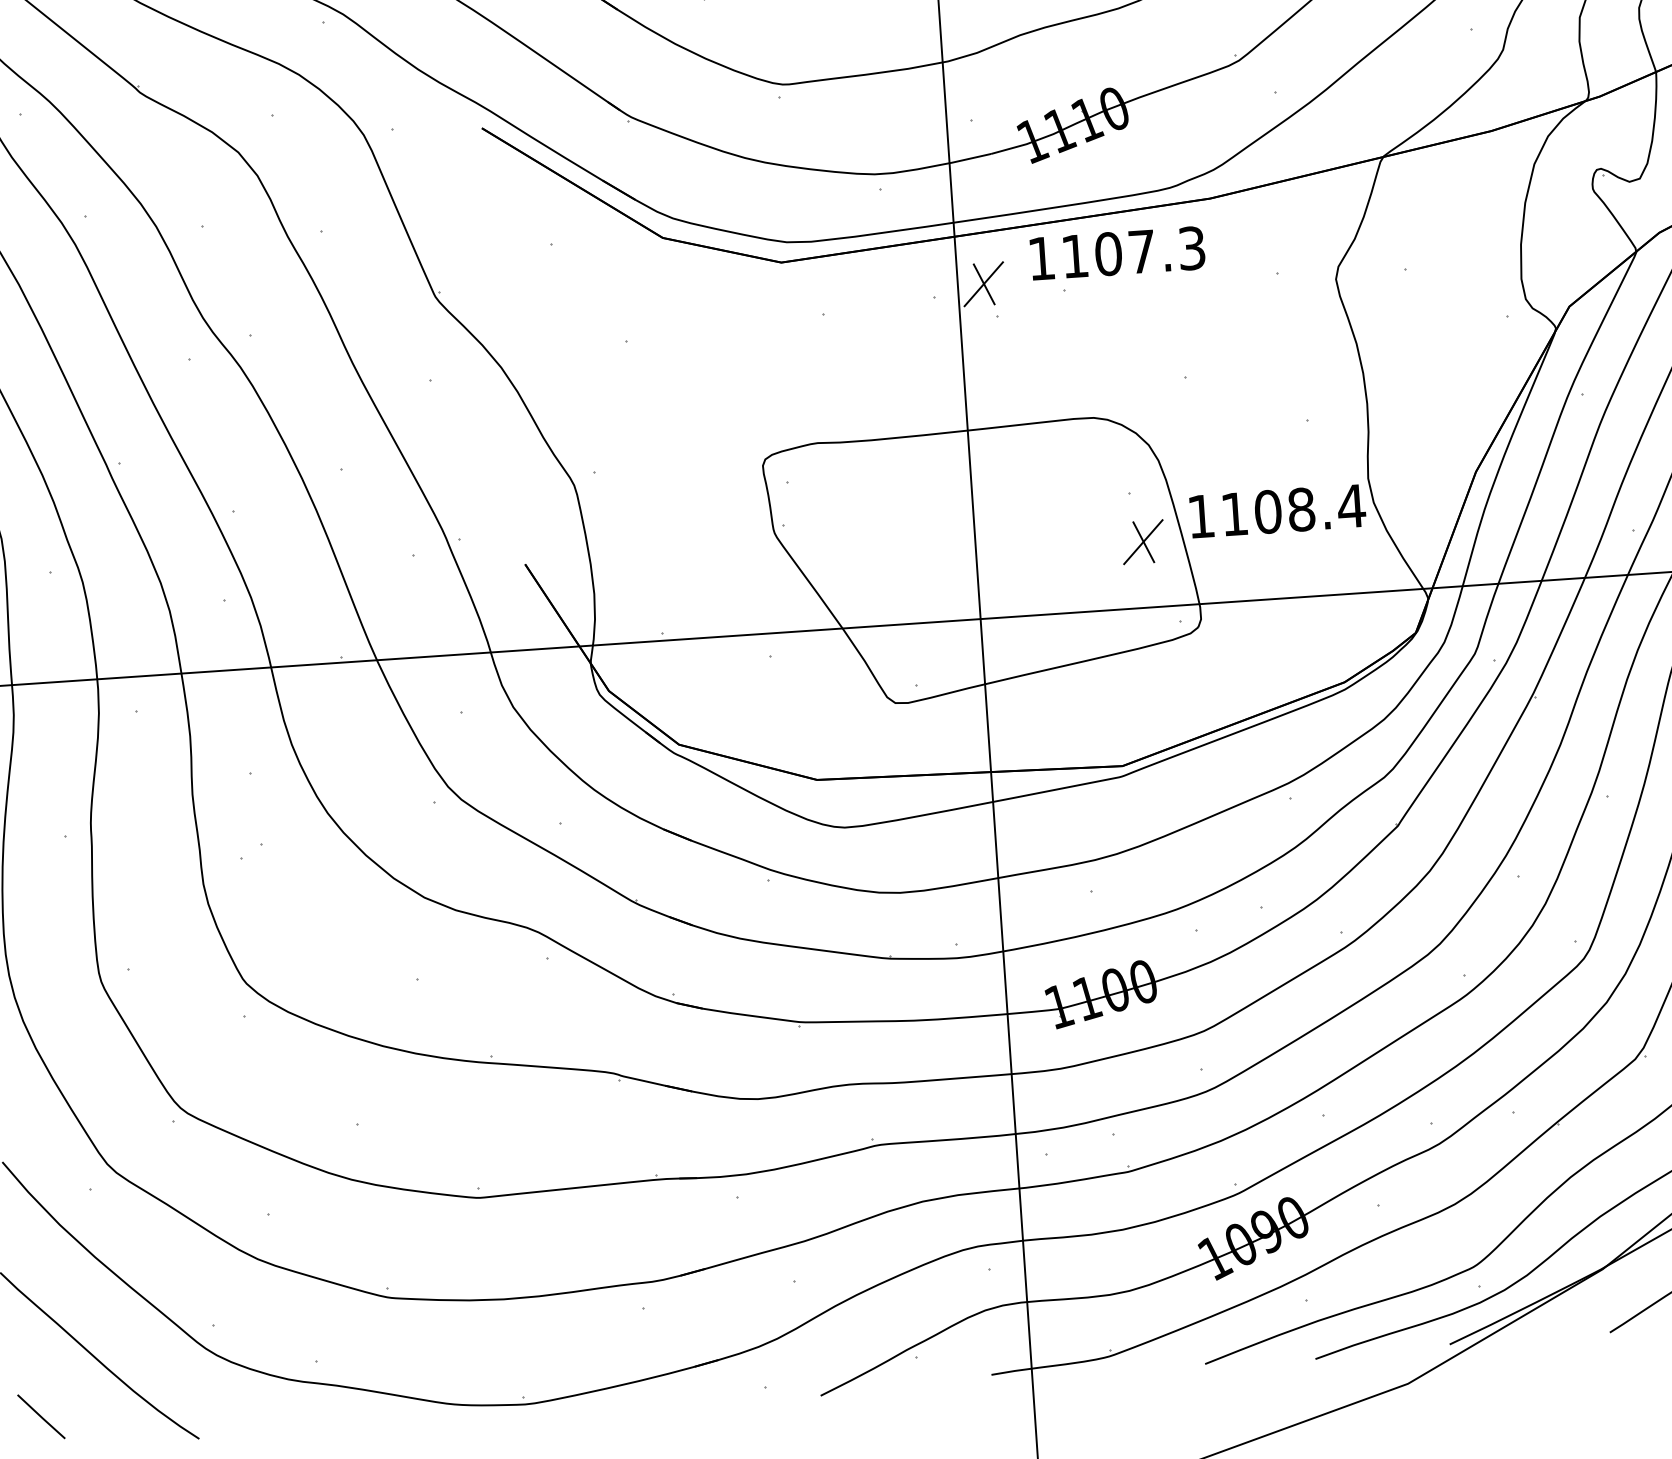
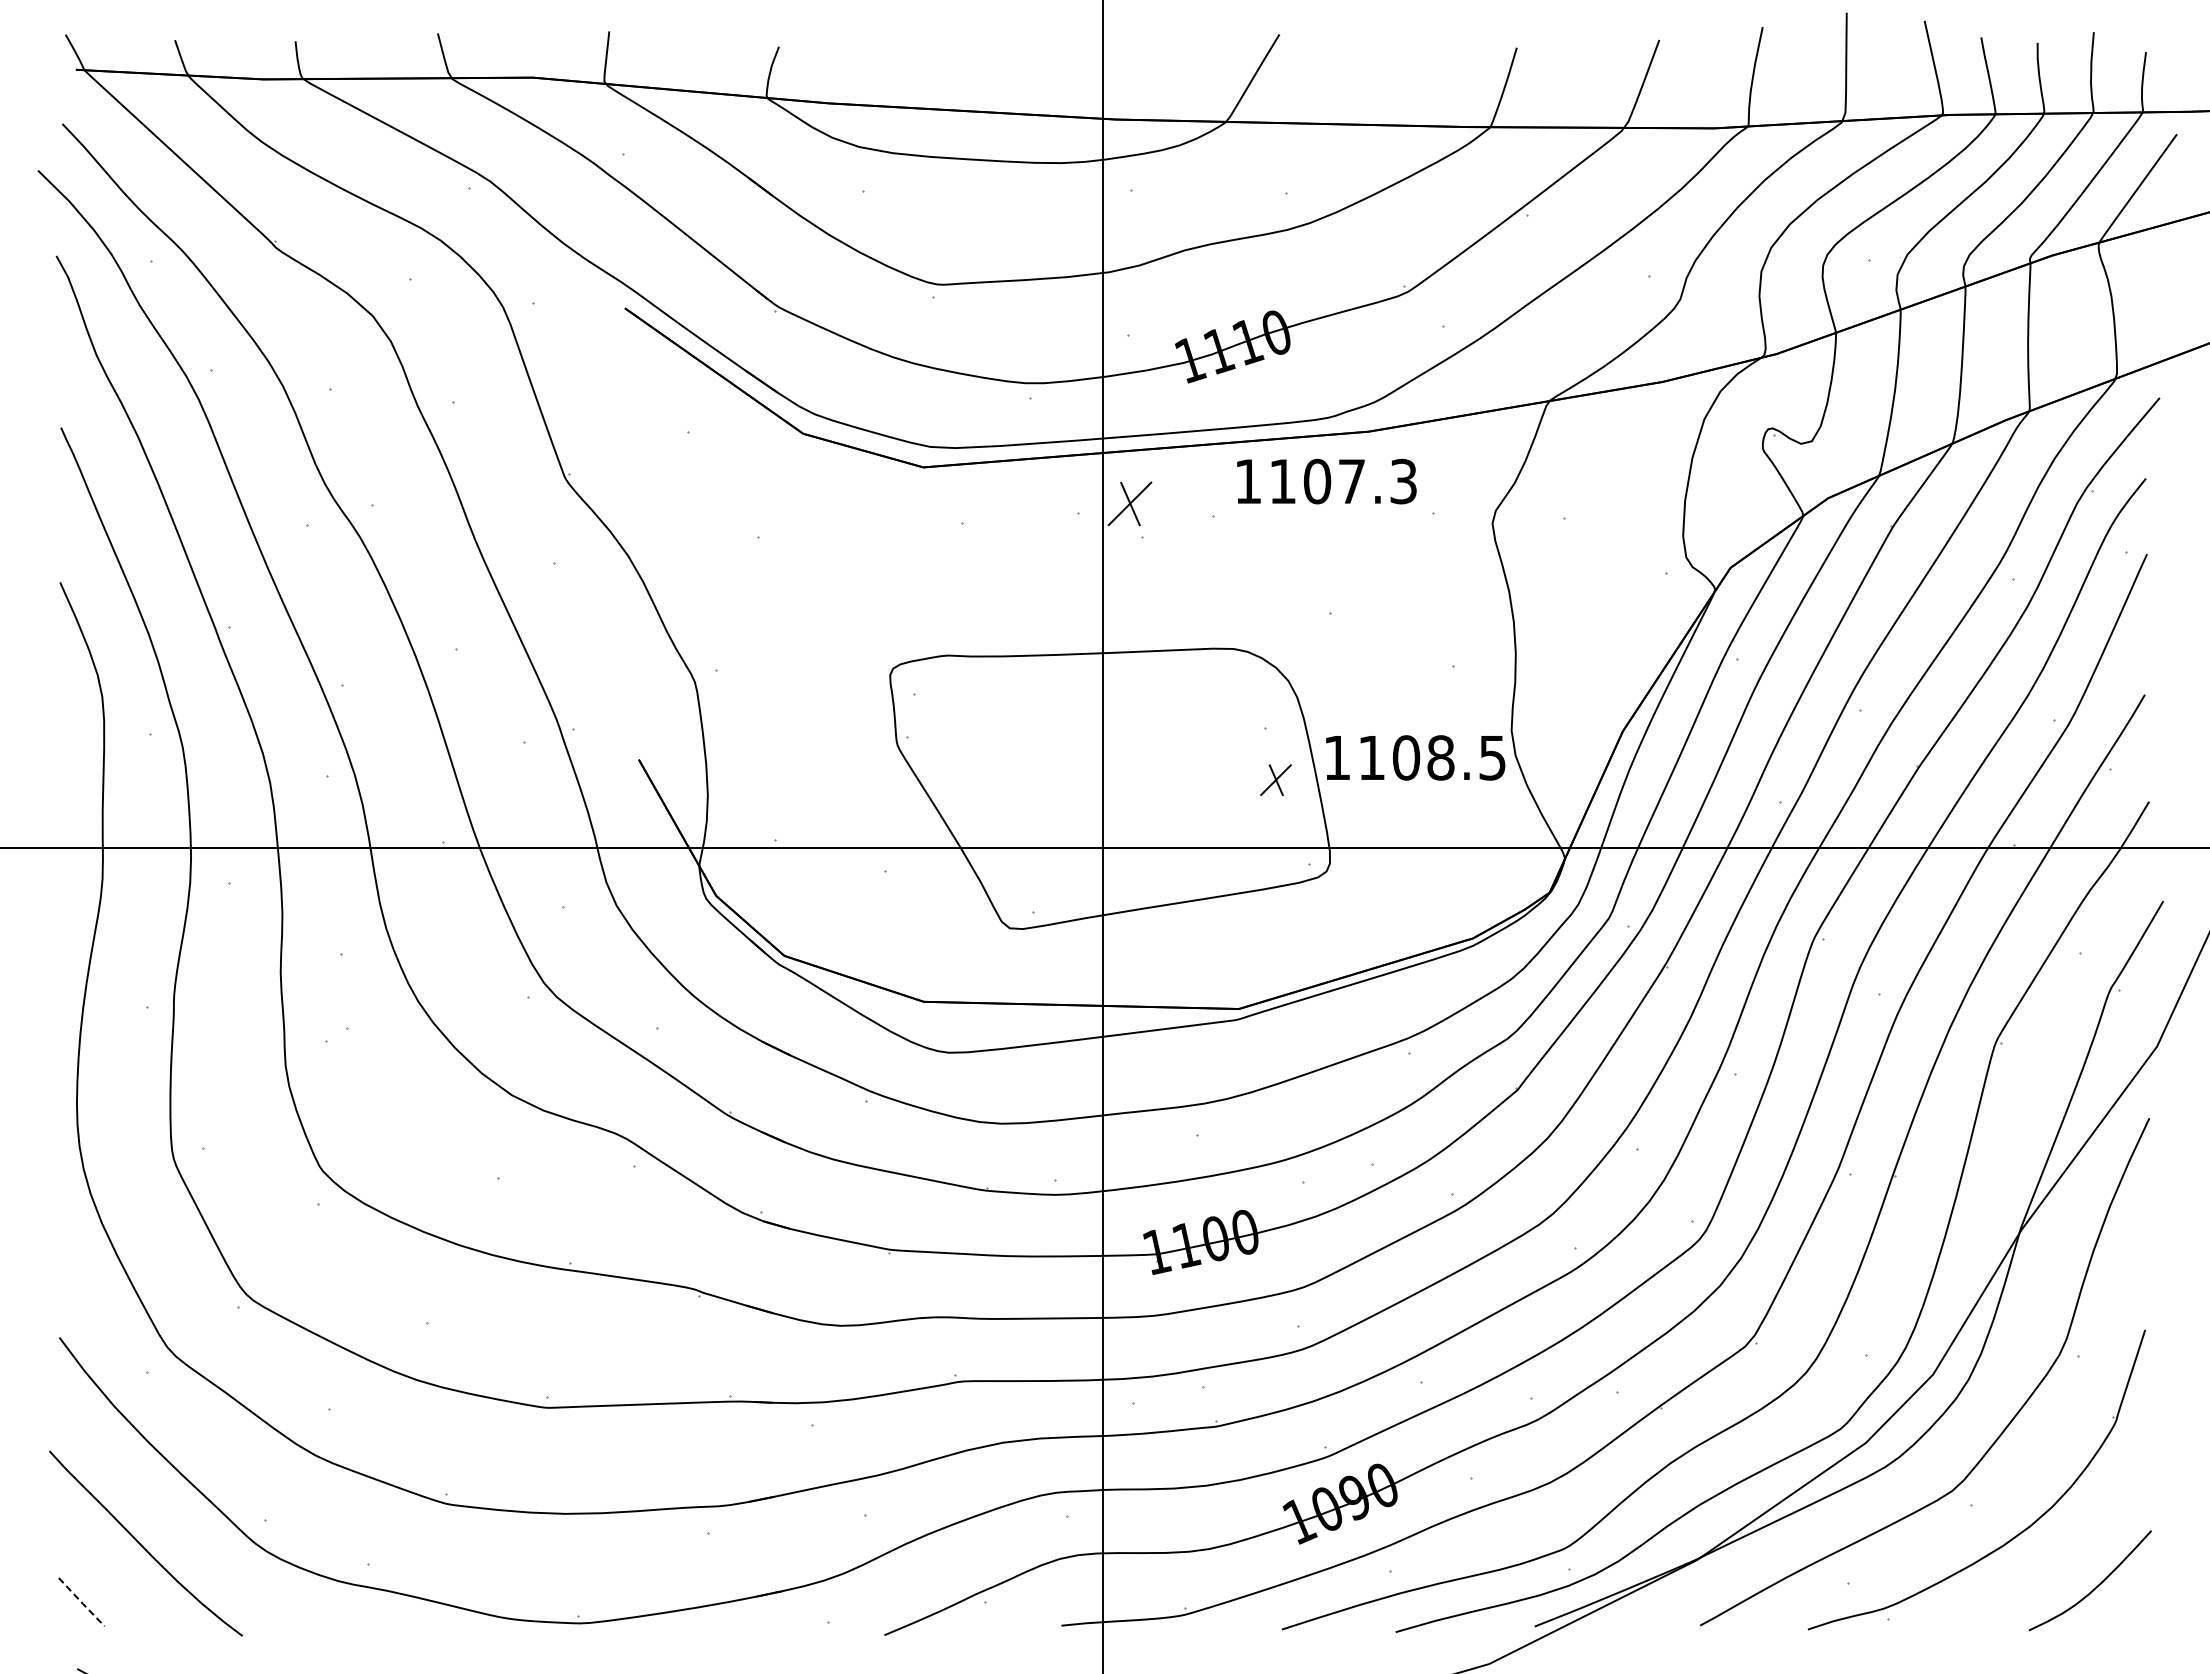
text: (1117, 253) -> (1326, 481), moved
text: (1351, 506) -> (1492, 758), 1108.4 -> 1108.5
part: (1142, 541) -> (1275, 779), size x0.7
line: (42, 1417) -> (82, 1603), solid -> dashed

